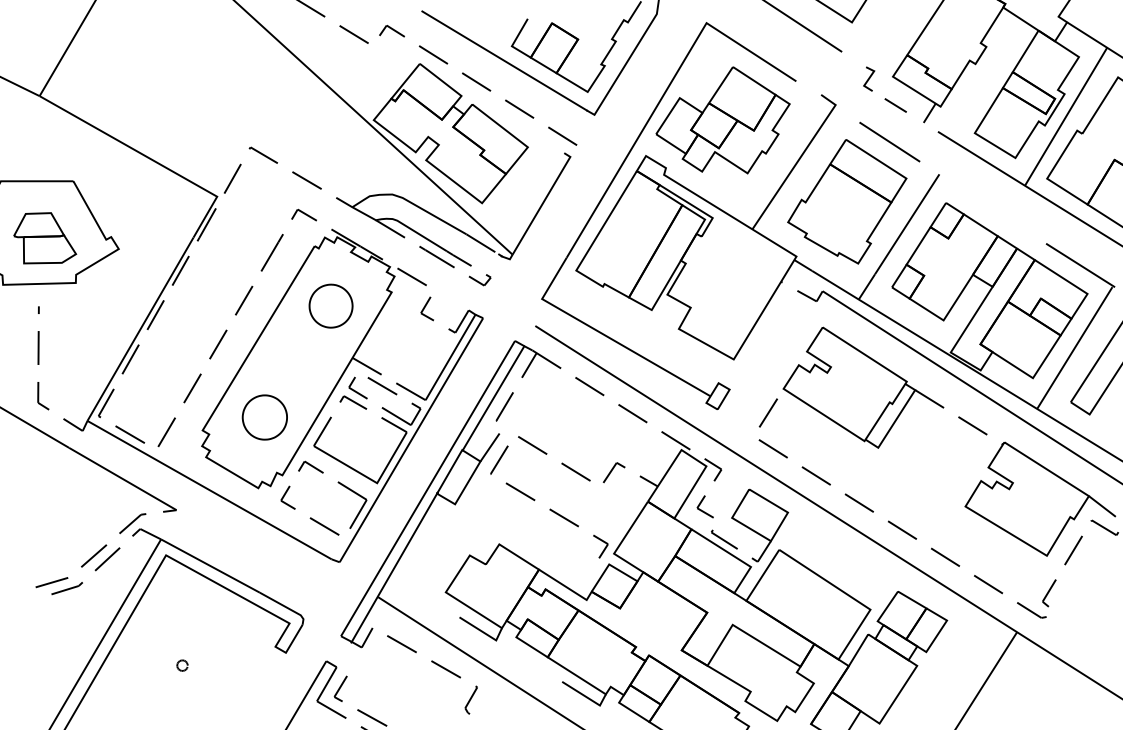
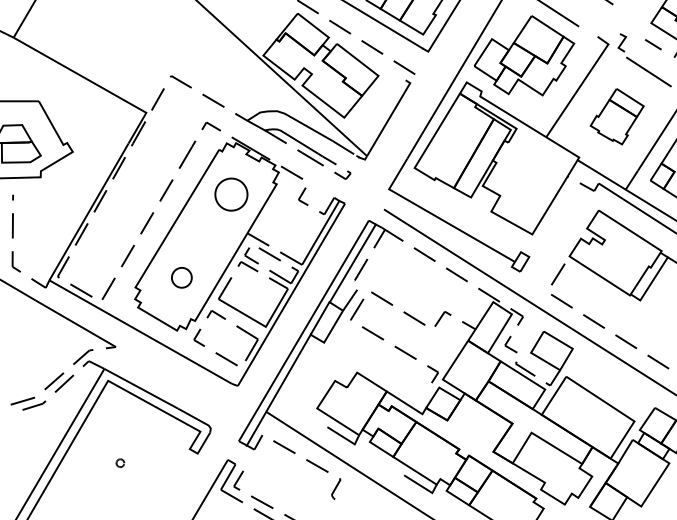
line: (869, 78) -> (622, 42), moved
part: (847, 201) -> (617, 116), size x0.6
part: (264, 417) -> (181, 277), size x0.6

